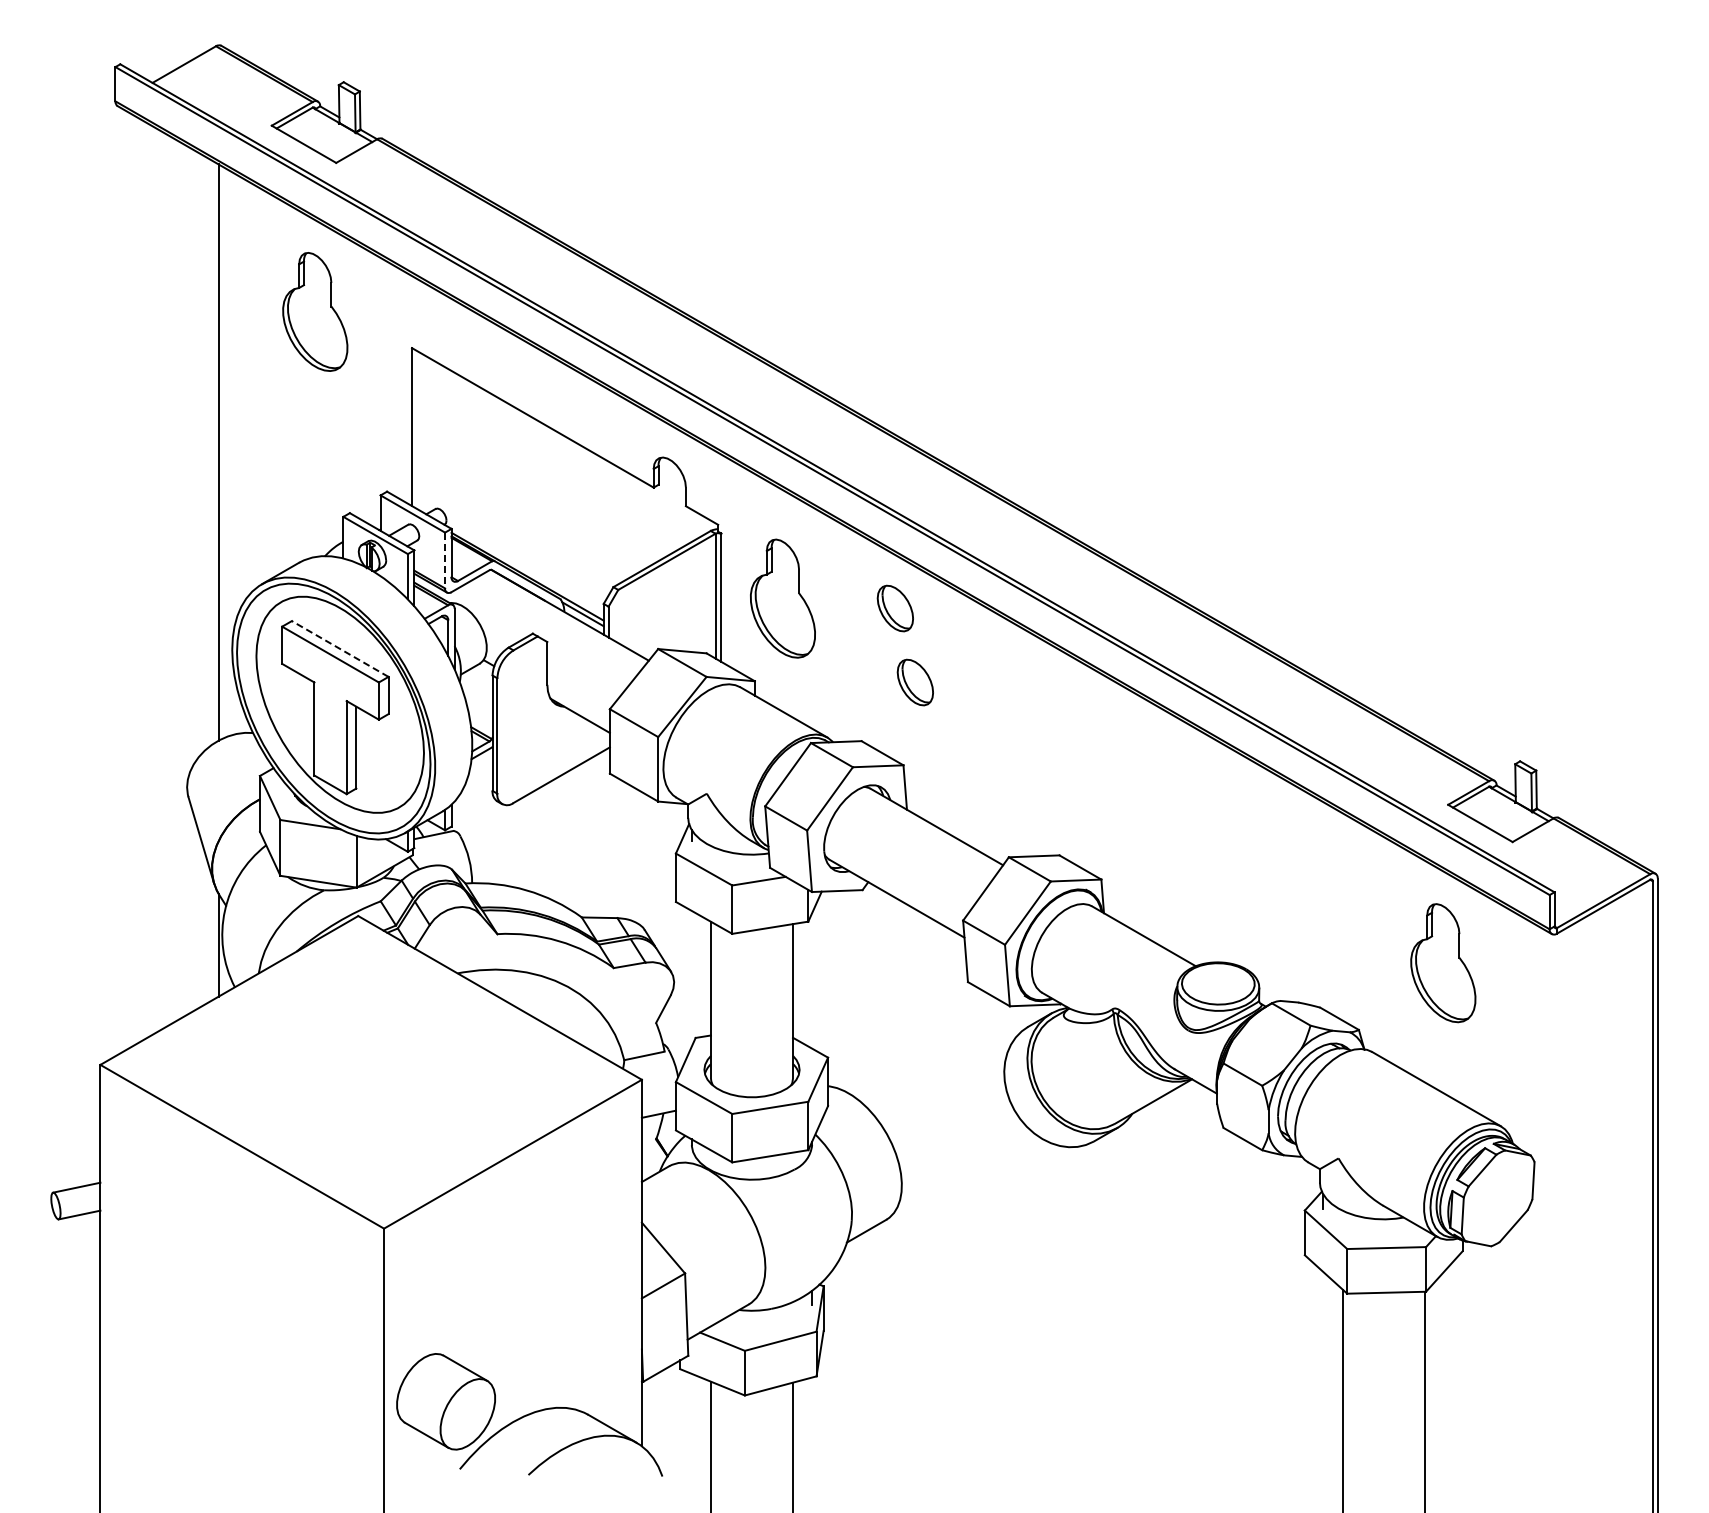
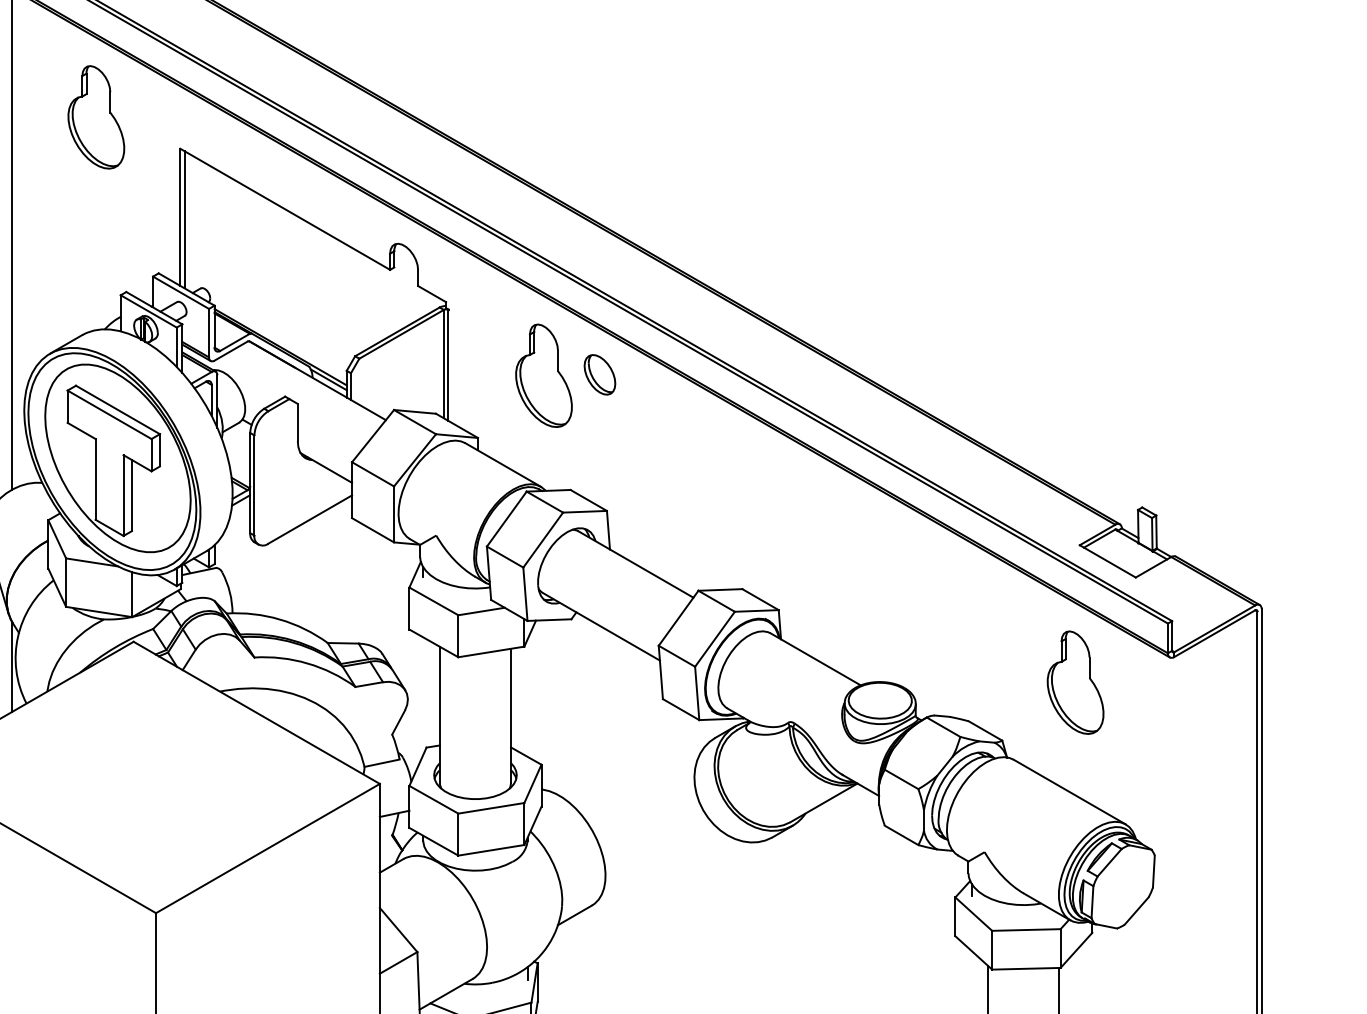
line: (416, 429) -> (184, 219), added
line: (445, 560) -> (209, 333), dashed -> solid
part: (782, 598) -> (543, 375), moved
line: (340, 649) -> (118, 410), dashed -> solid
part: (914, 682) -> (616, 439), removed

